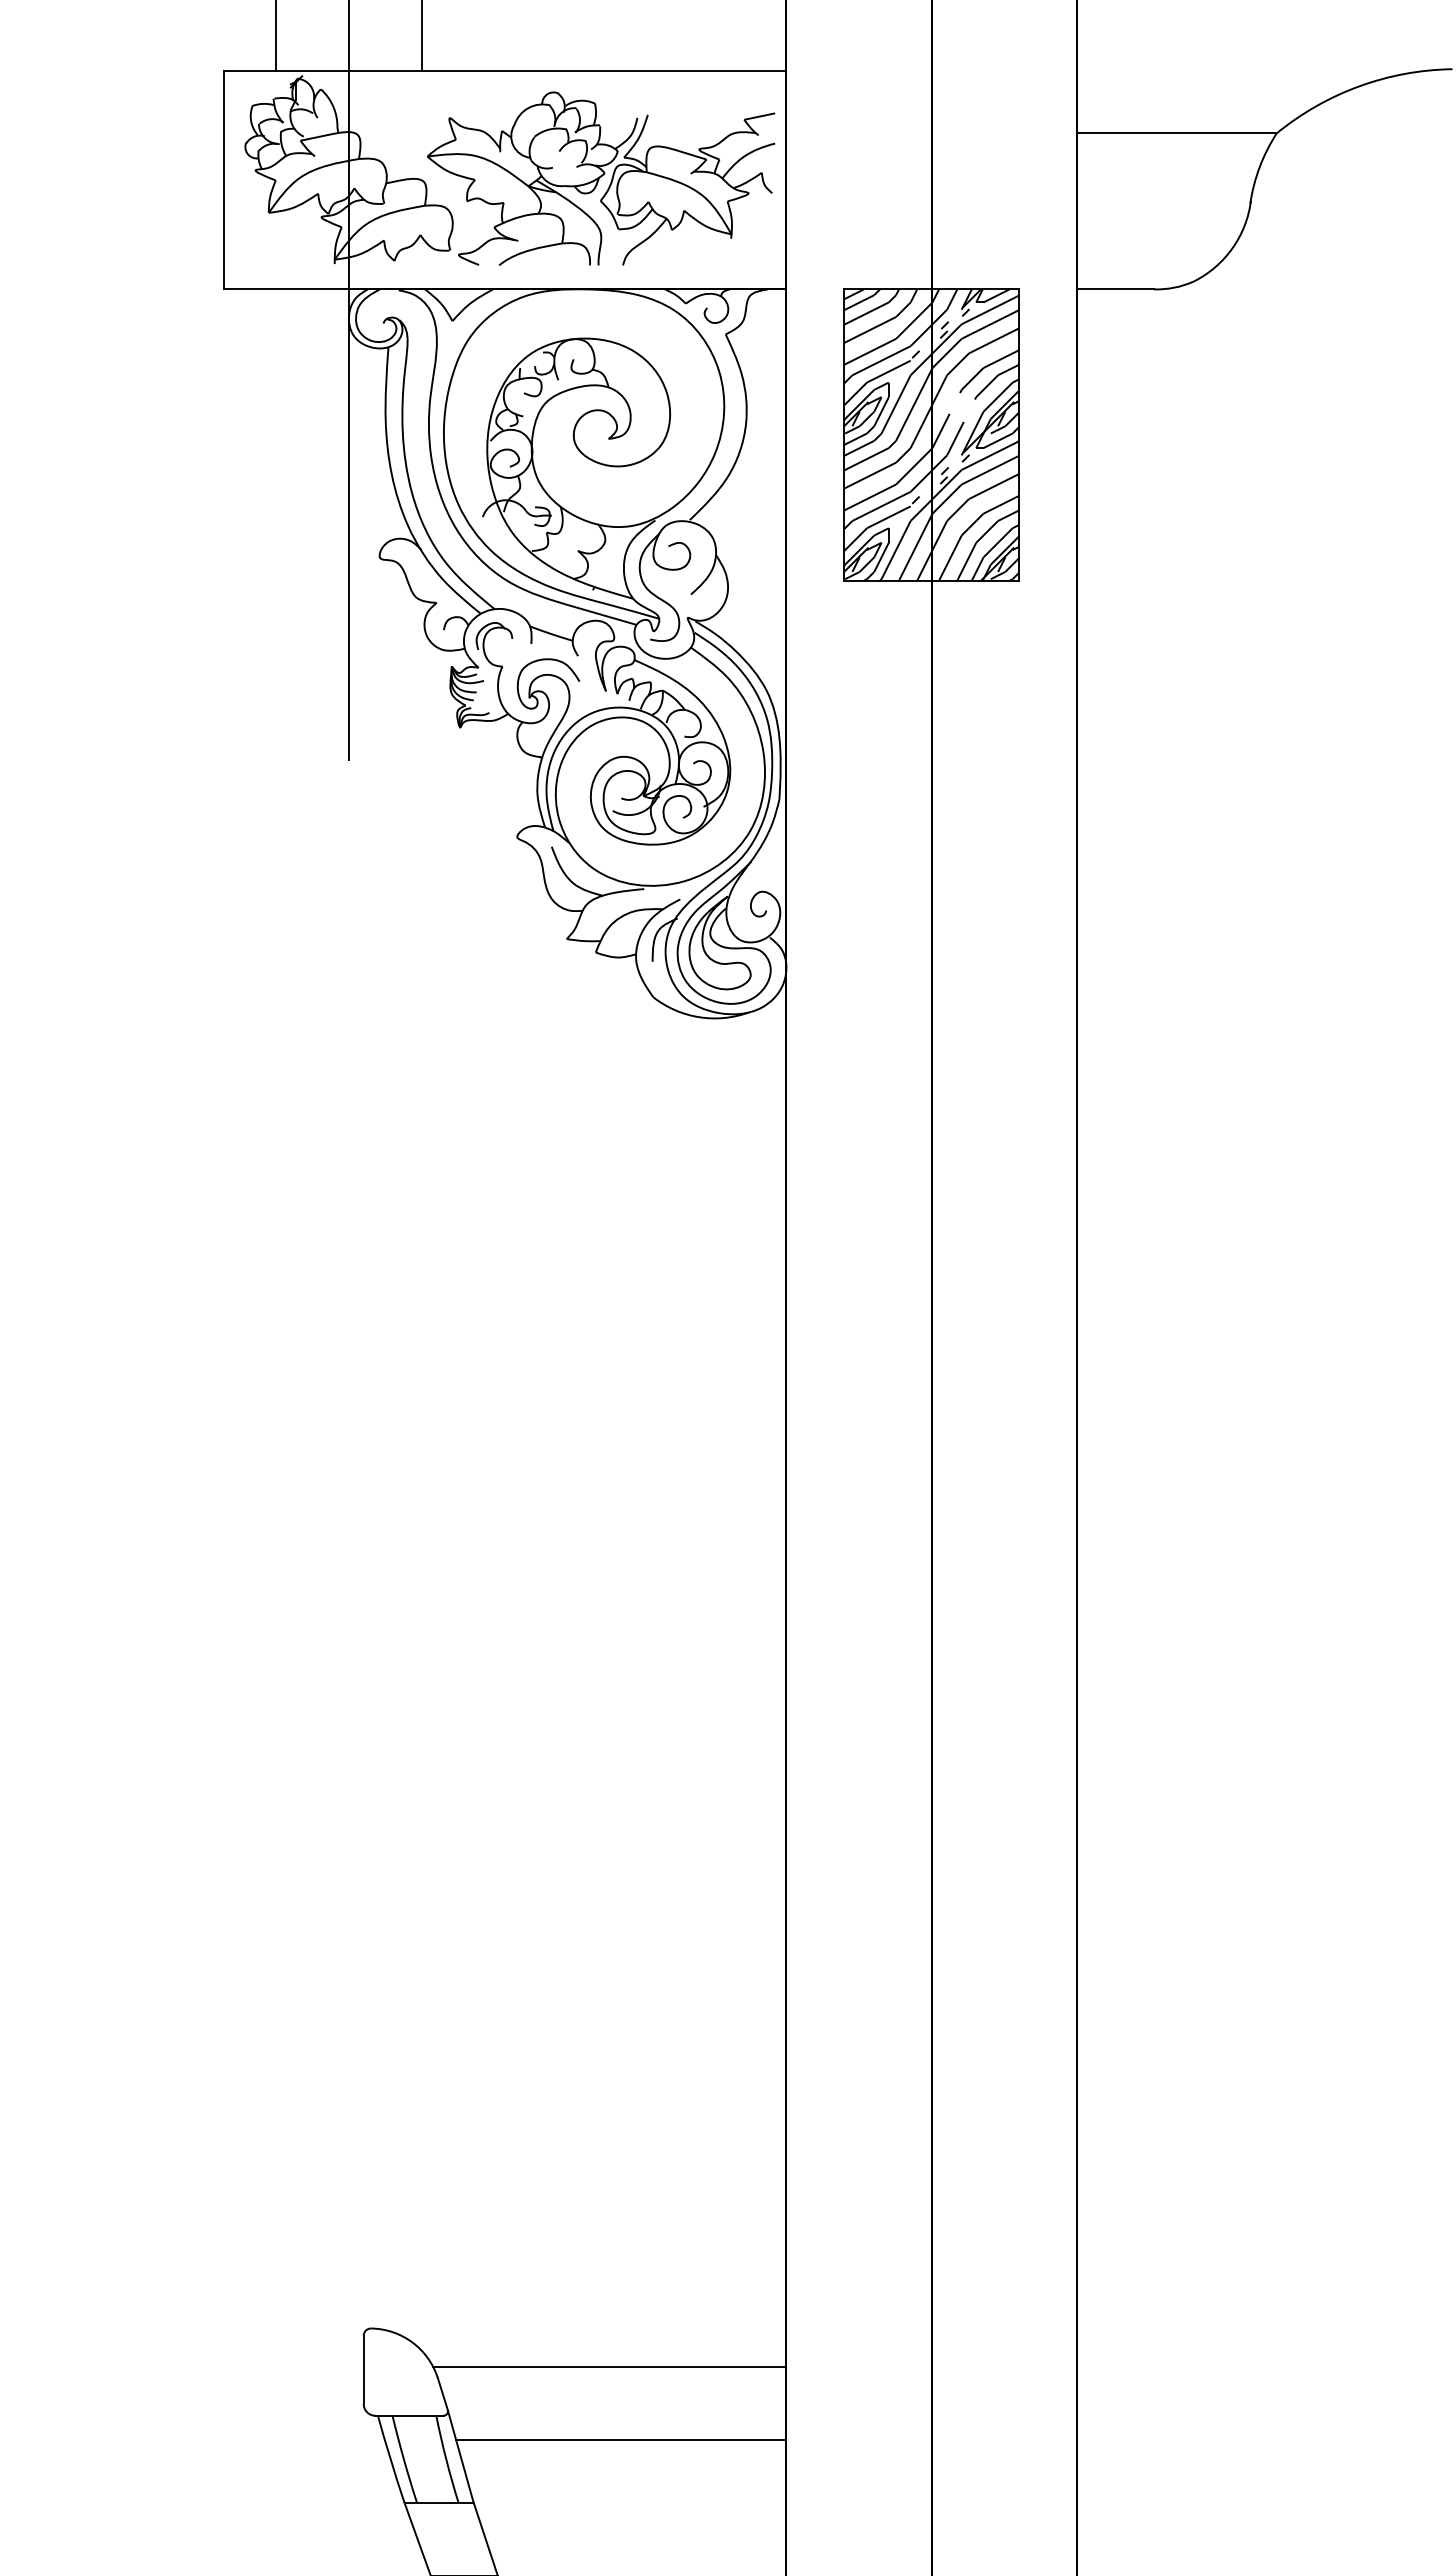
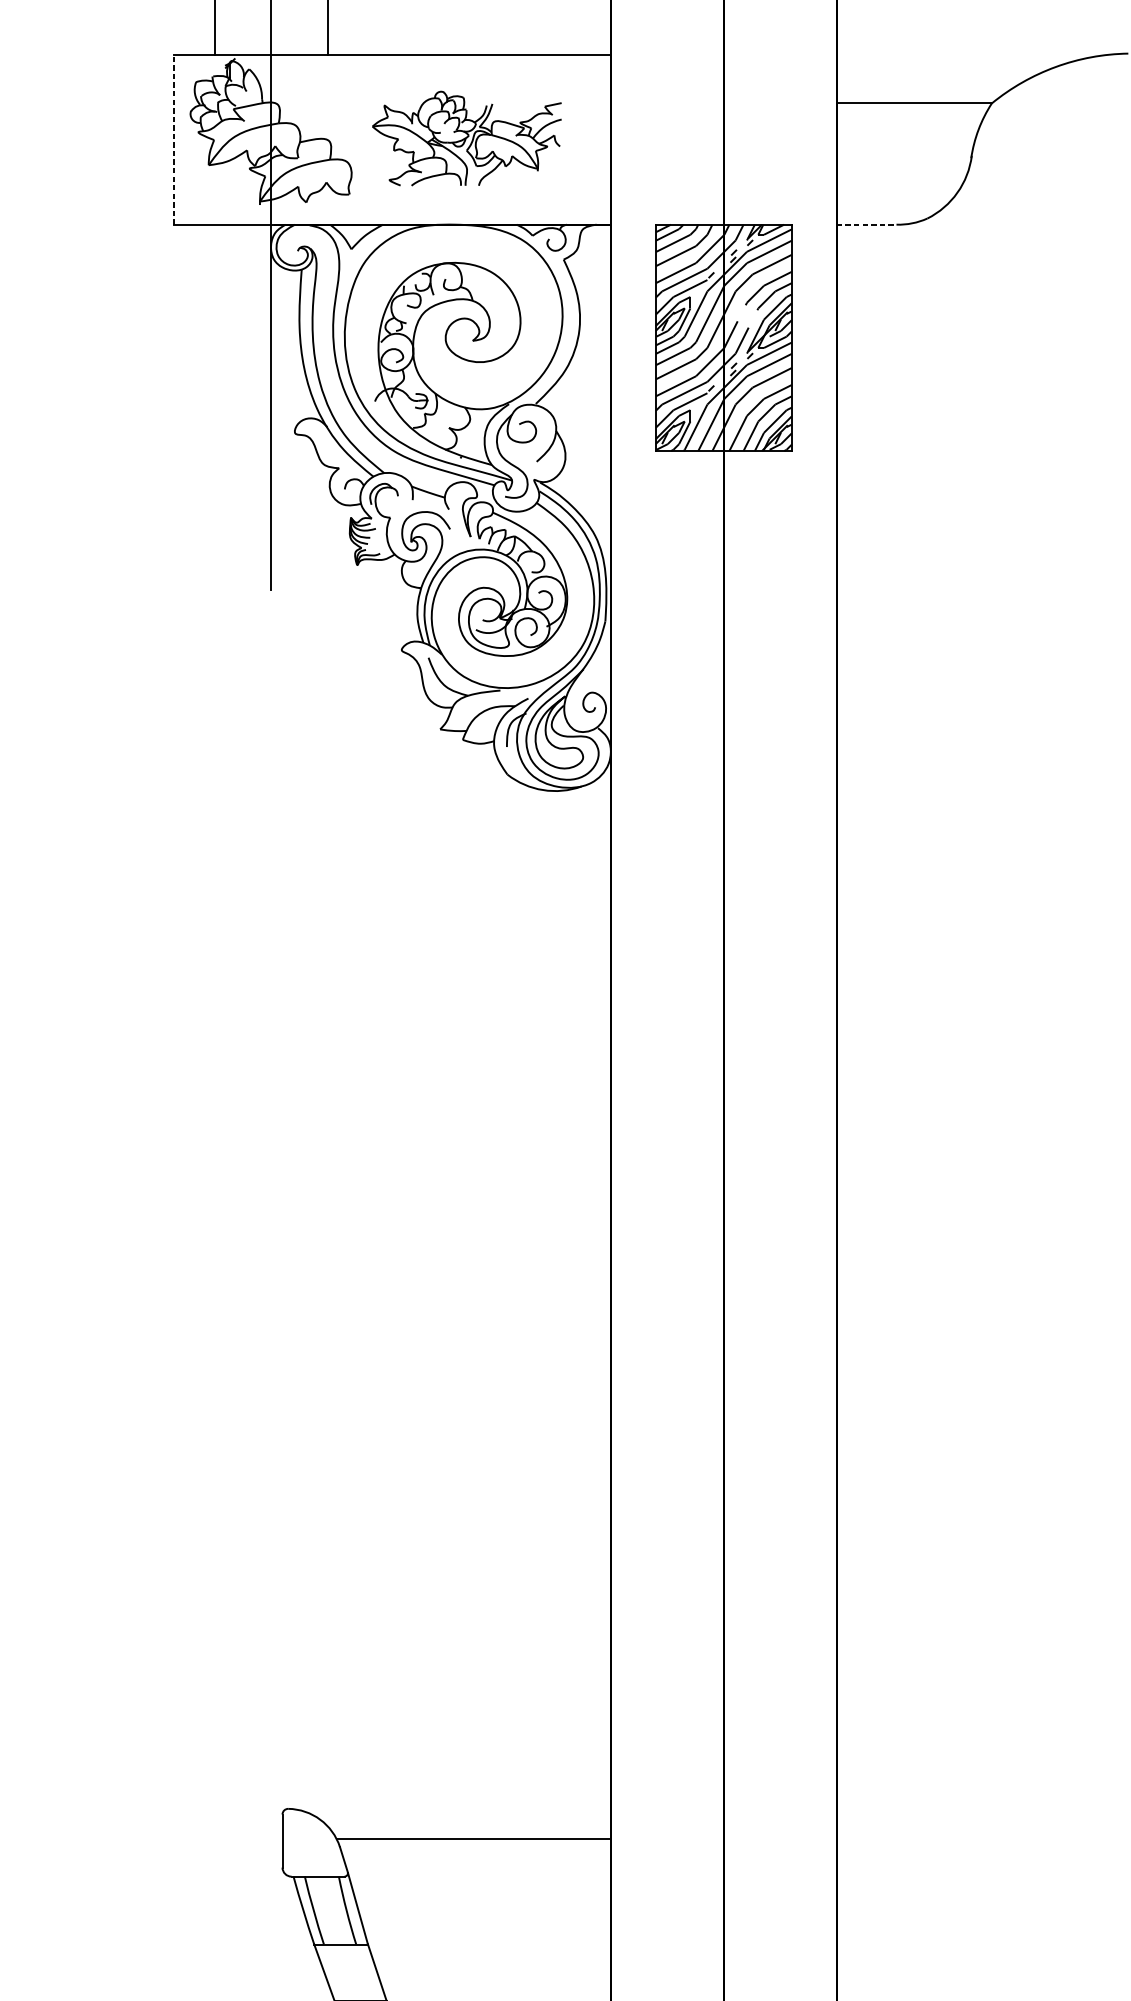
part: (601, 178) -> (467, 138), size x0.7
line: (223, 179) -> (173, 139), solid -> dashed
line: (1116, 289) -> (867, 224), solid -> dashed
line: (621, 2440) -> (482, 1895), removed

